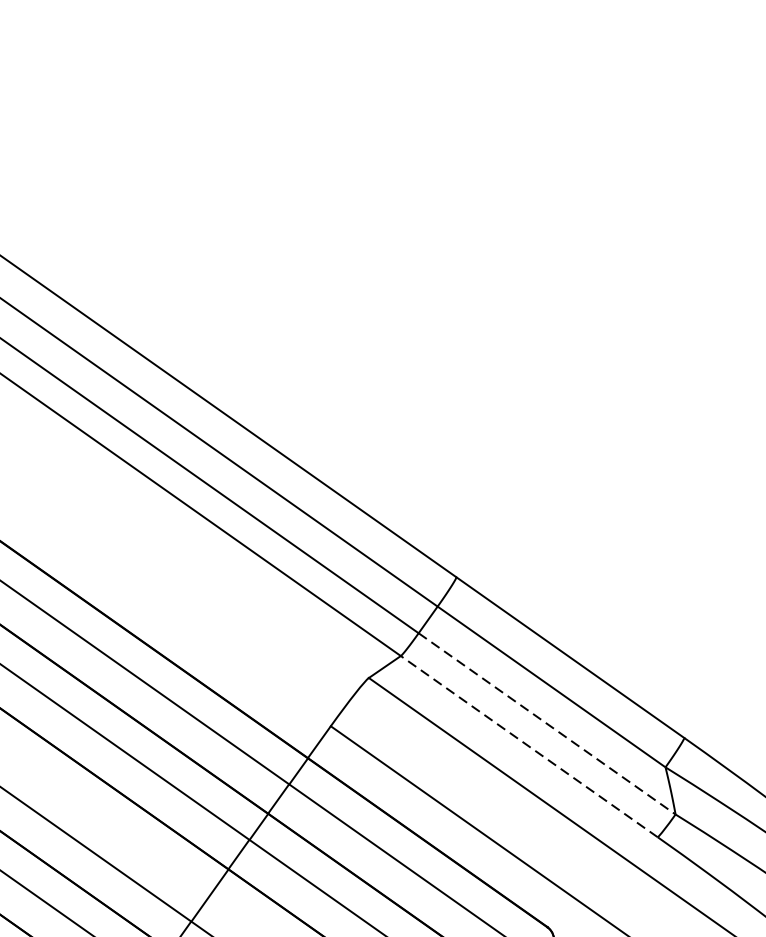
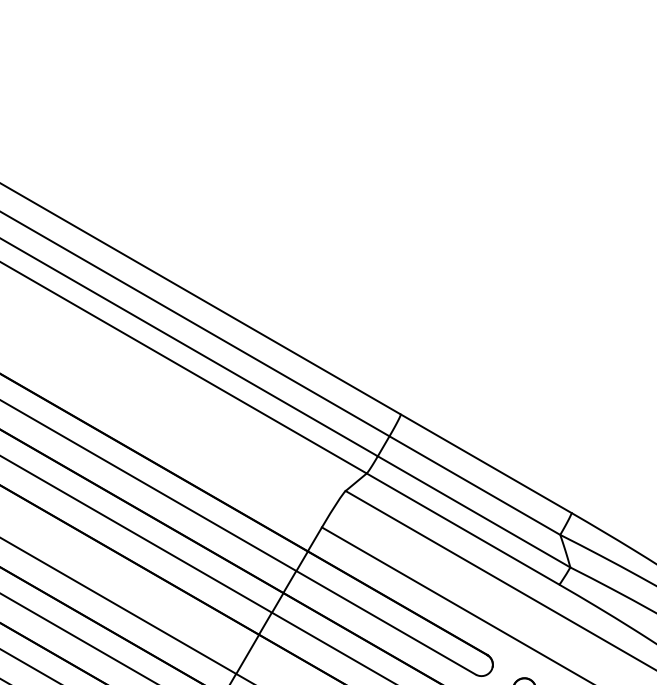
line: (547, 724) -> (474, 512), dashed -> solid
line: (528, 745) -> (462, 528), dashed -> solid

